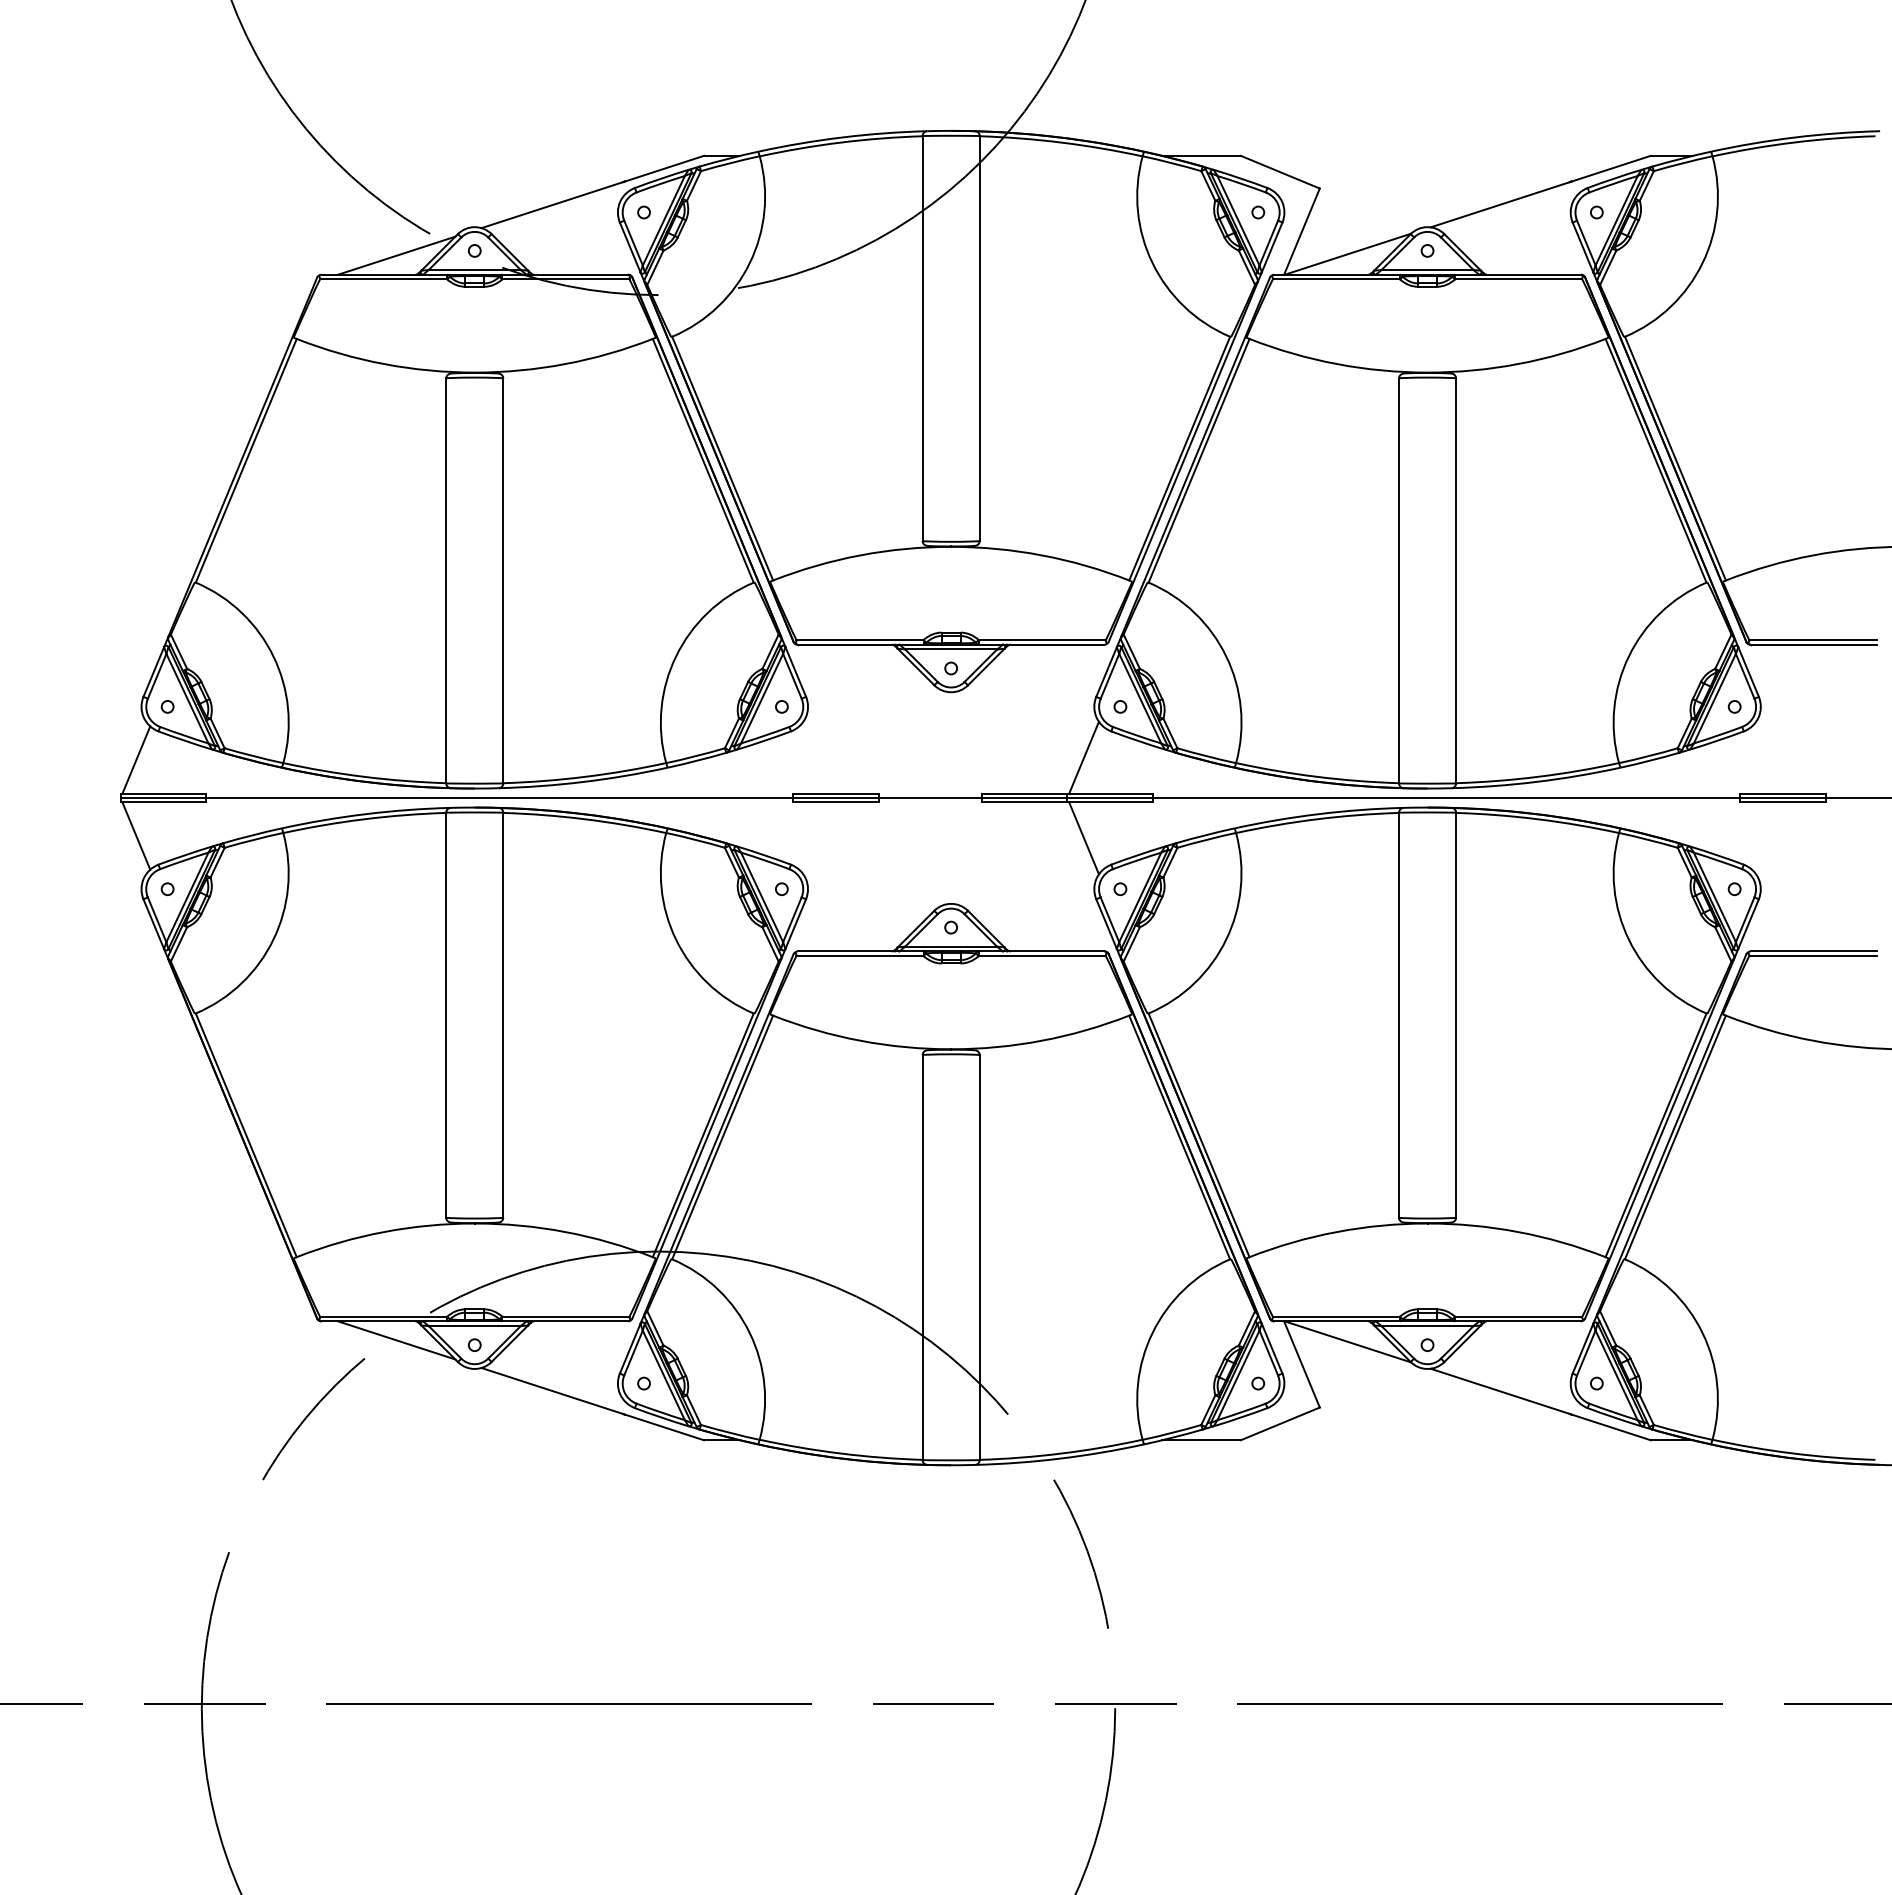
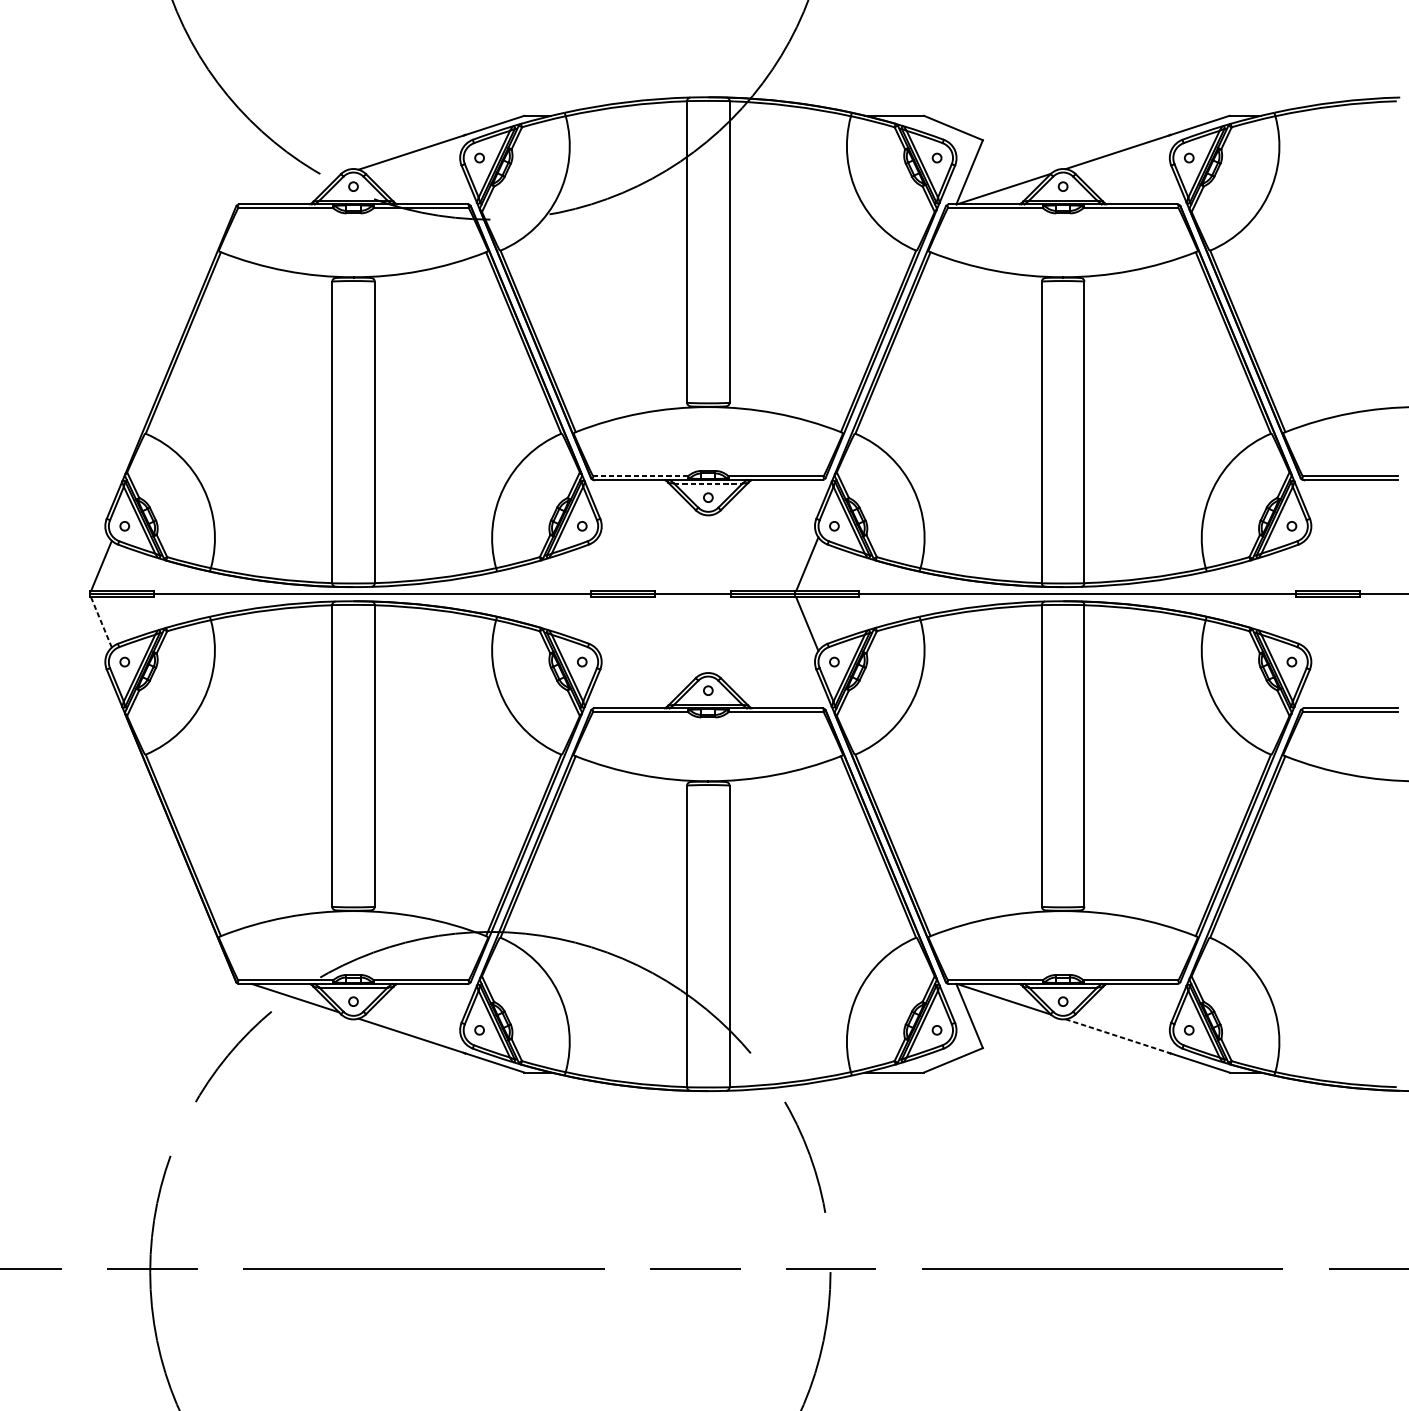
line: (396, 255) -> (295, 190), removed
line: (860, 639) -> (640, 476), solid -> dashed
line: (951, 649) -> (708, 483), solid -> dashed
line: (136, 836) -> (101, 622), solid -> dashed
line: (1500, 1391) -> (1117, 1036), solid -> dashed

